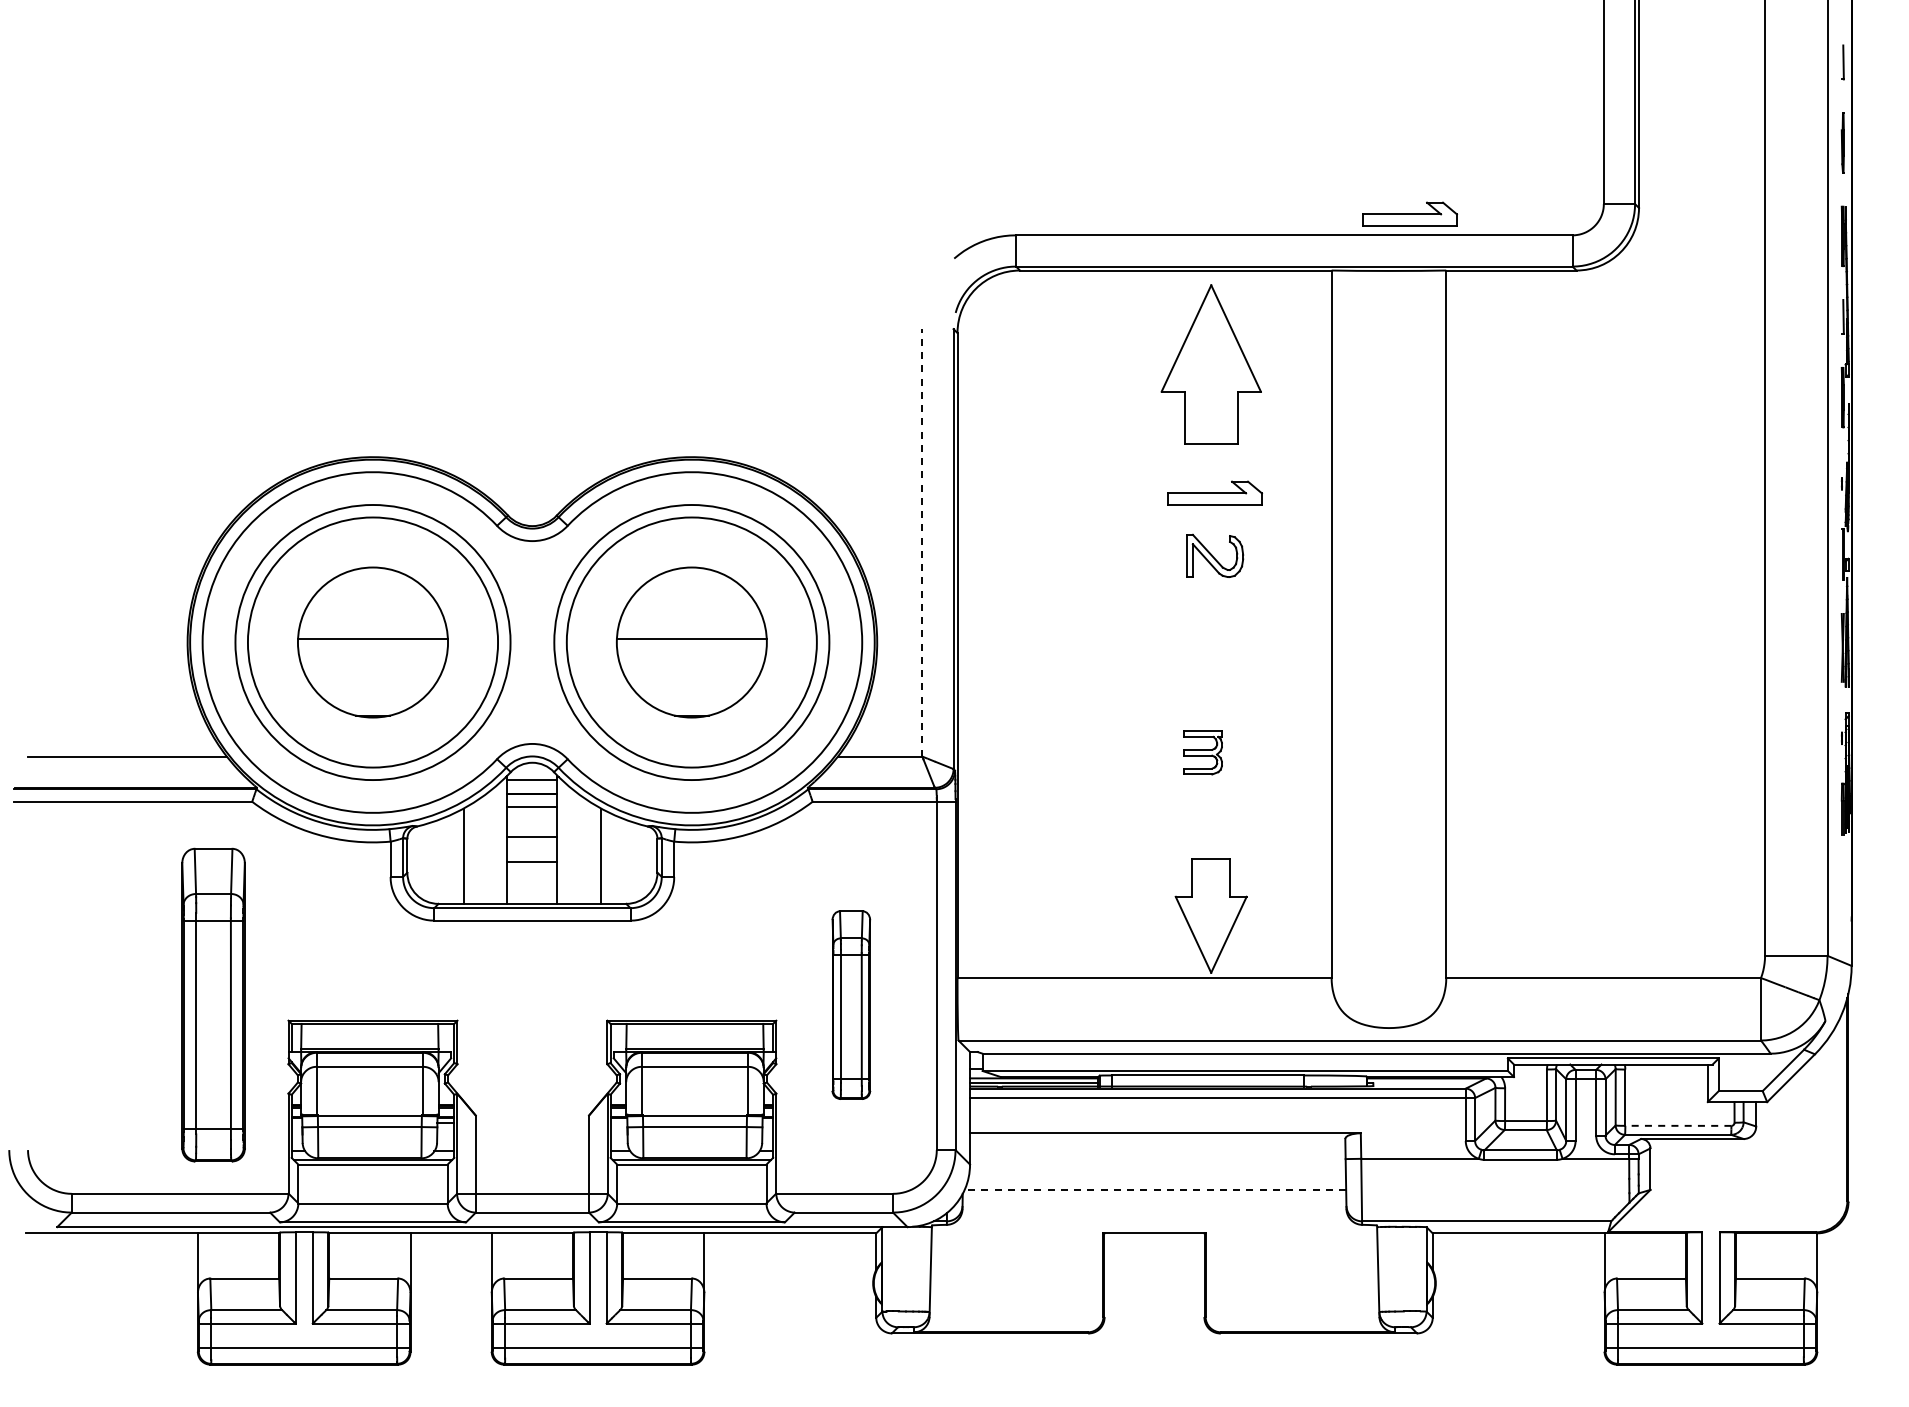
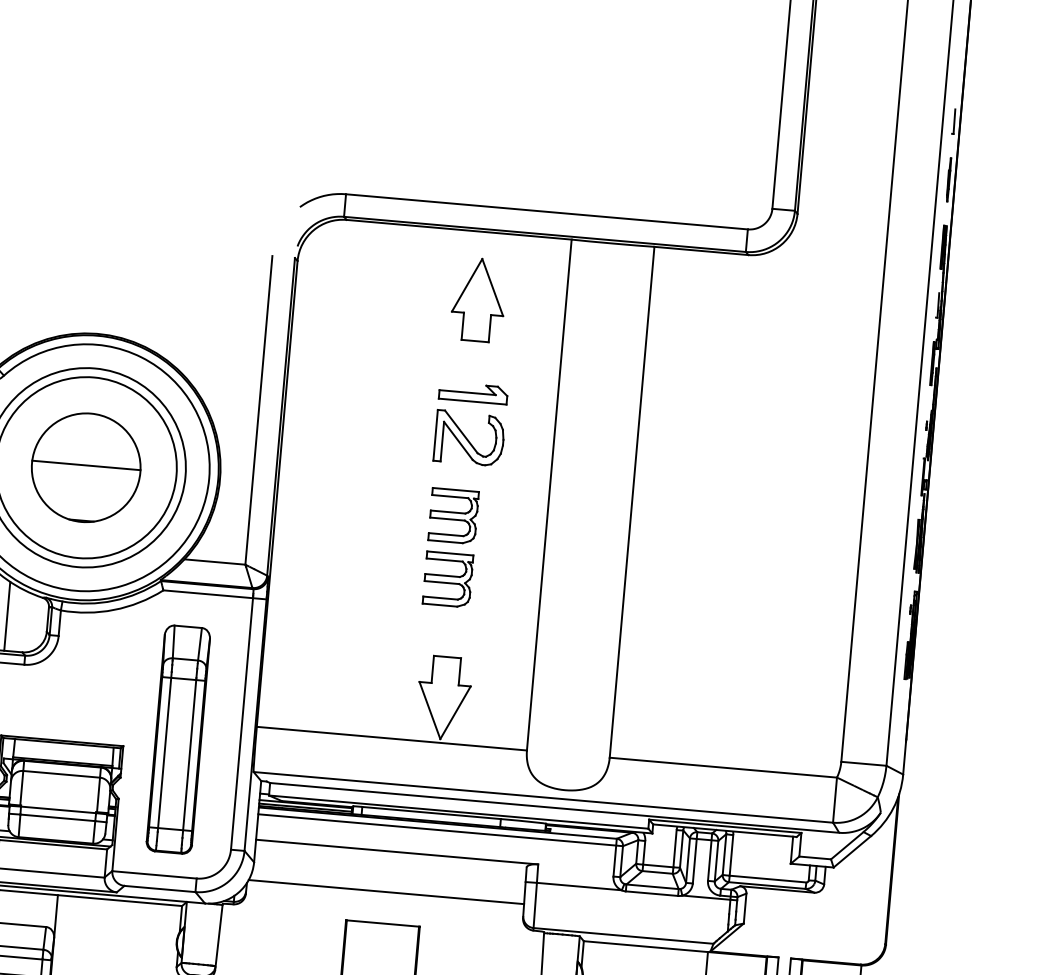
part: (1409, 213) -> (631, 203), removed
part: (1210, 364) -> (478, 299), size x0.71
line: (922, 542) -> (259, 410), dashed -> solid
part: (1214, 555) -> (469, 437), size x1.67
part: (1202, 664) -> (453, 515), added
part: (1202, 752) -> (447, 579), size x1.67
part: (851, 1004) -> (178, 739), size x1.67
line: (1677, 1125) -> (767, 878), dashed -> solid
line: (1155, 1189) -> (386, 892), dashed -> solid

